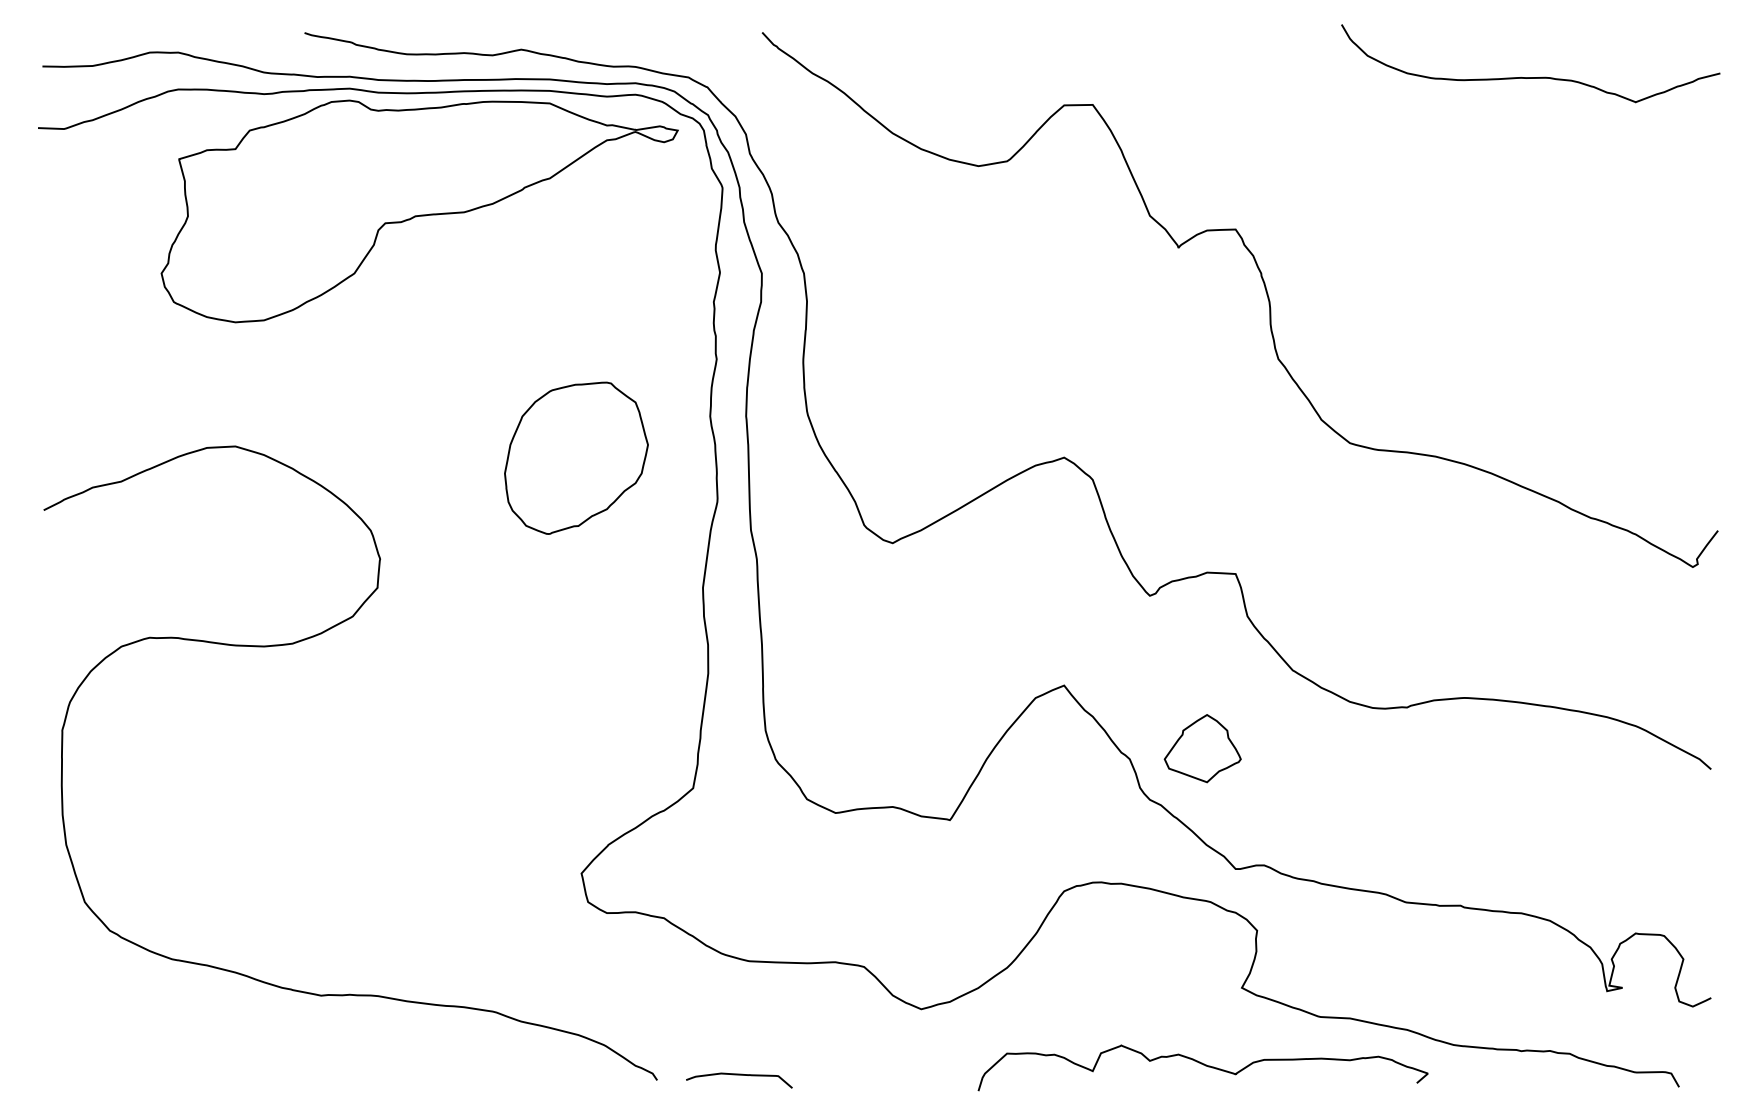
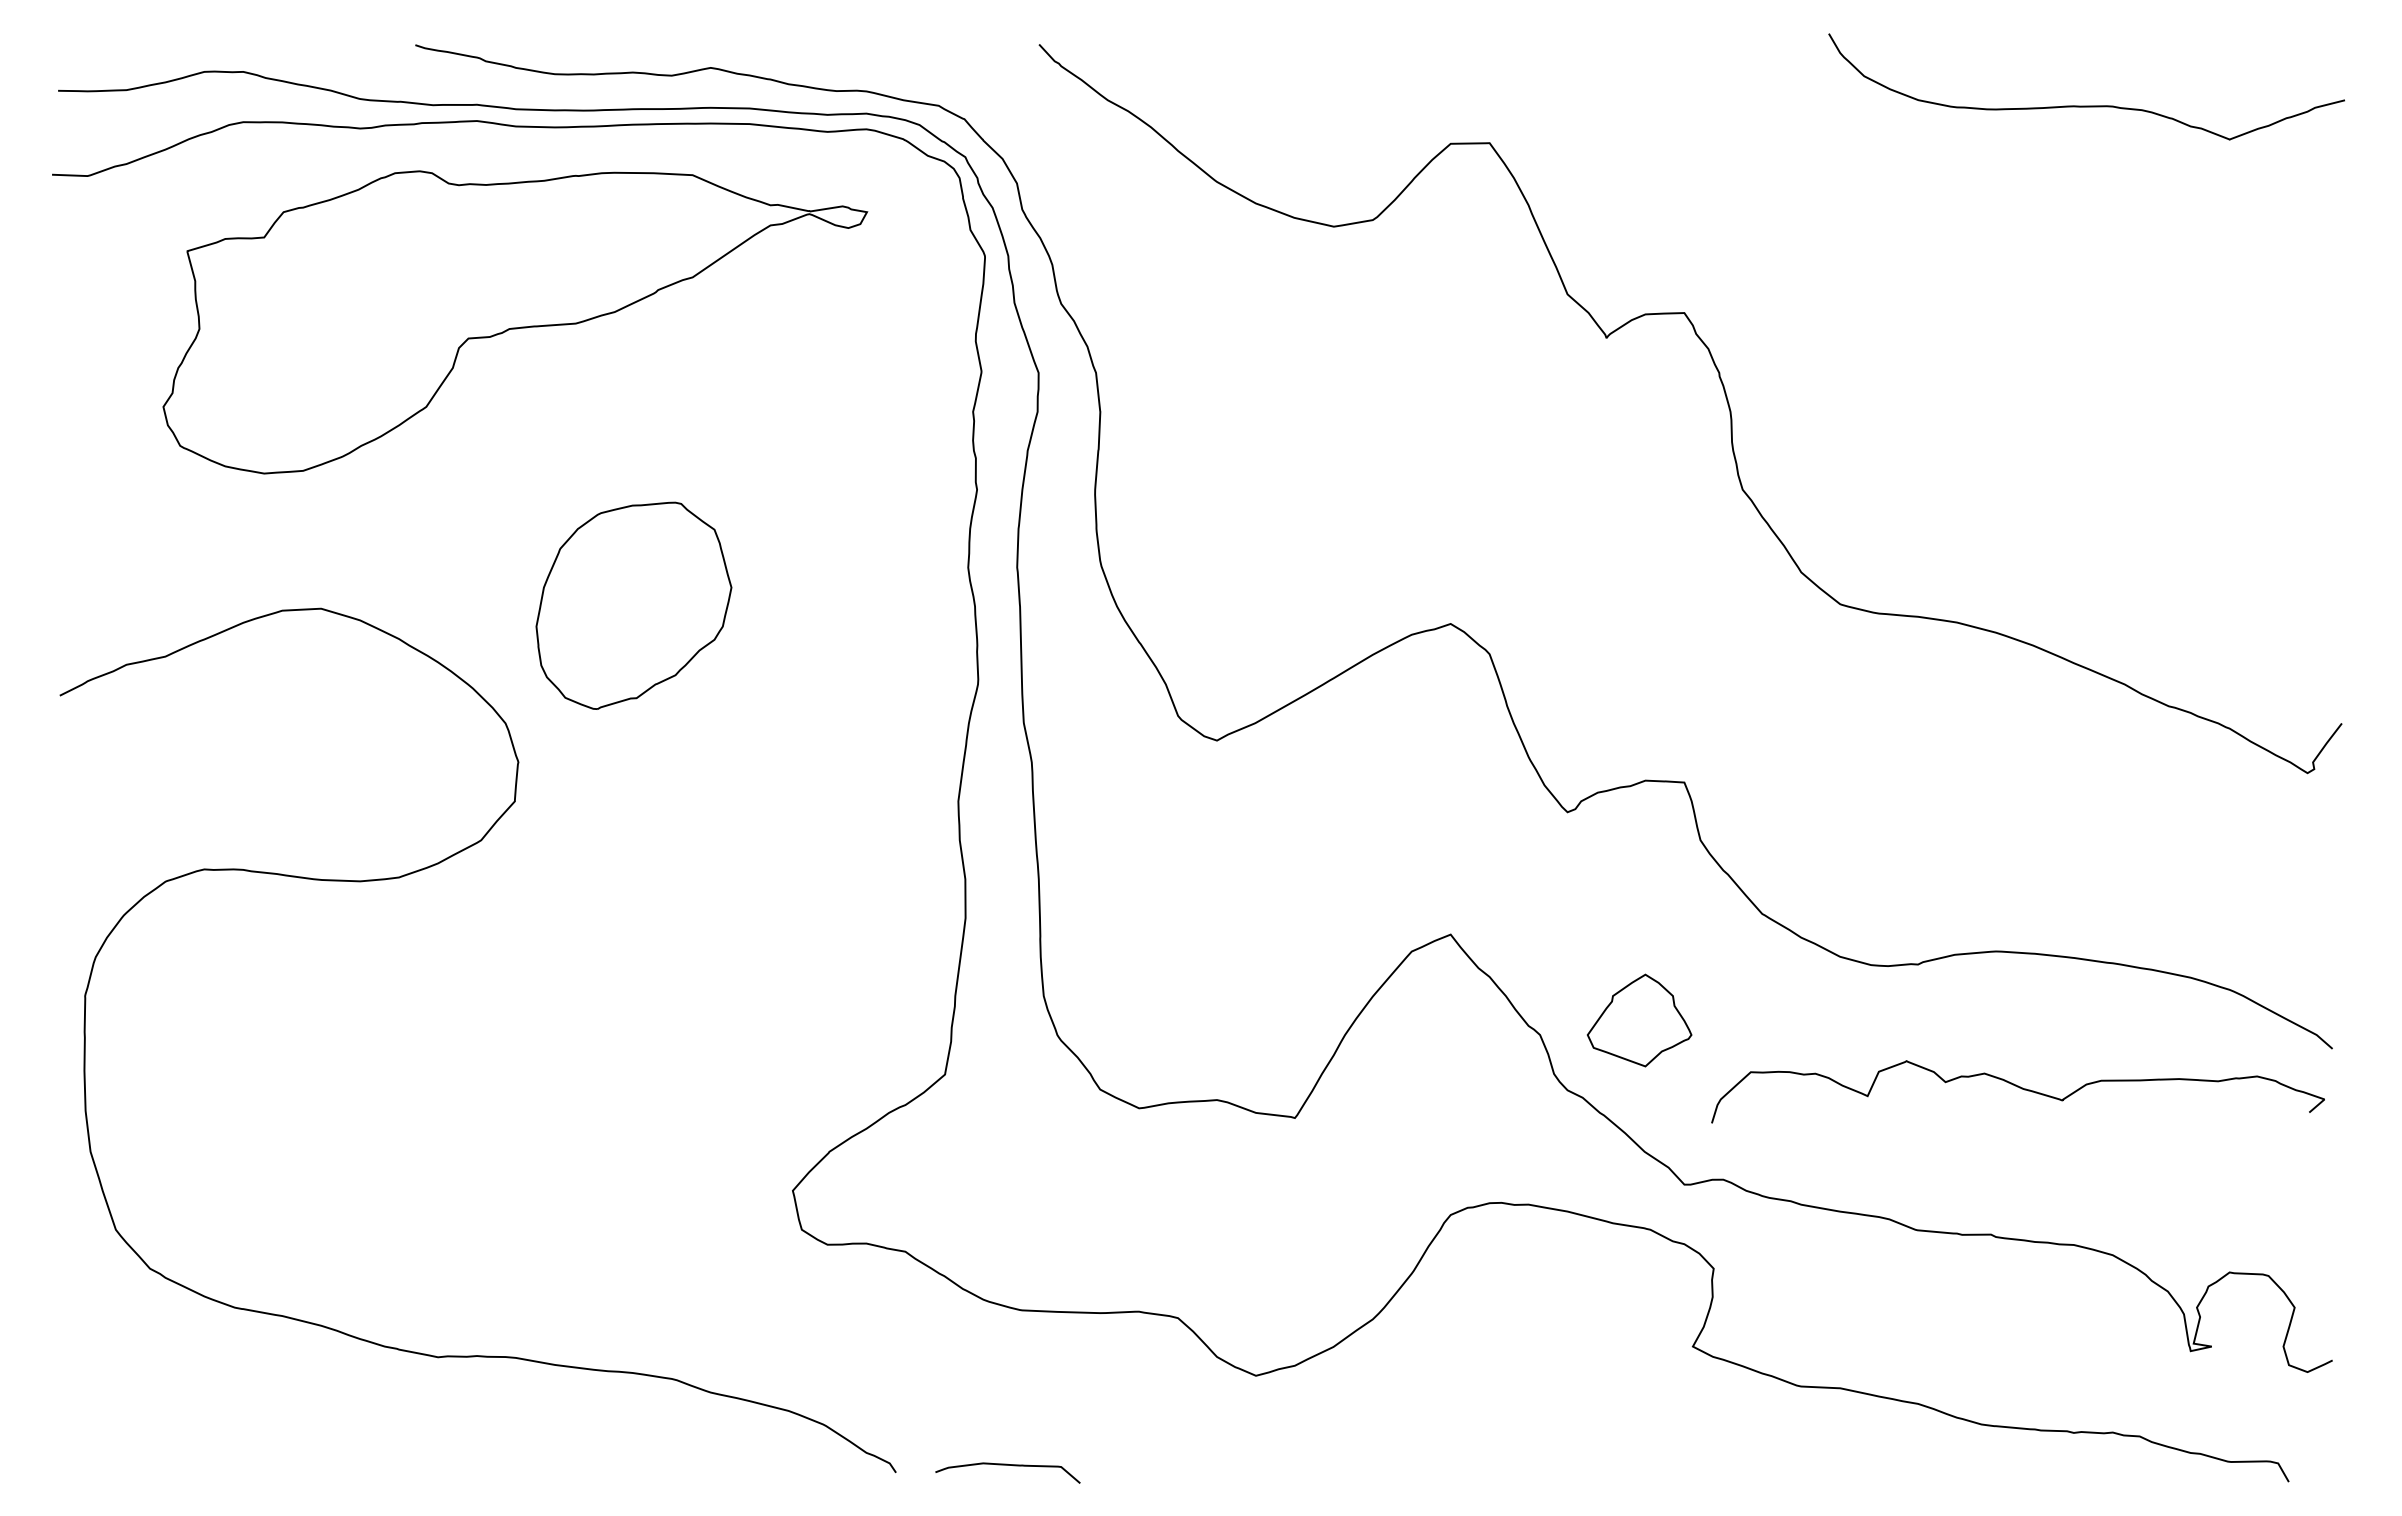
part: (419, 211) -> (515, 322), moved
part: (576, 458) -> (633, 605), moved
curve: (1204, 1065) -> (2019, 1088), moved

